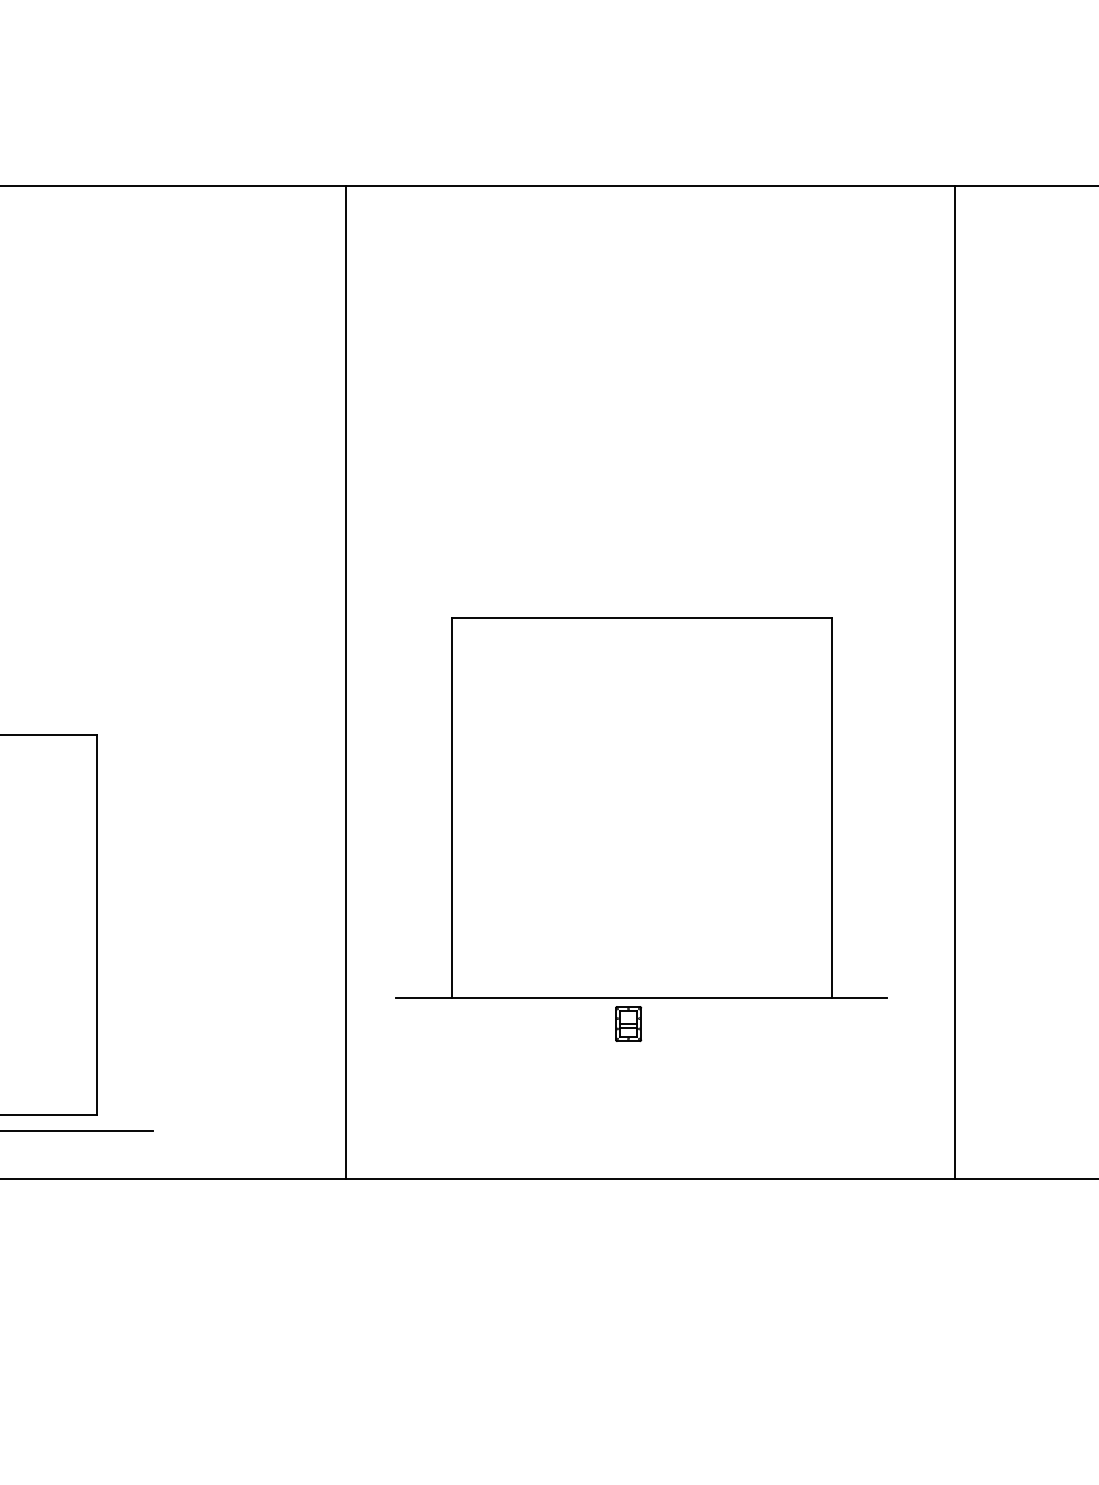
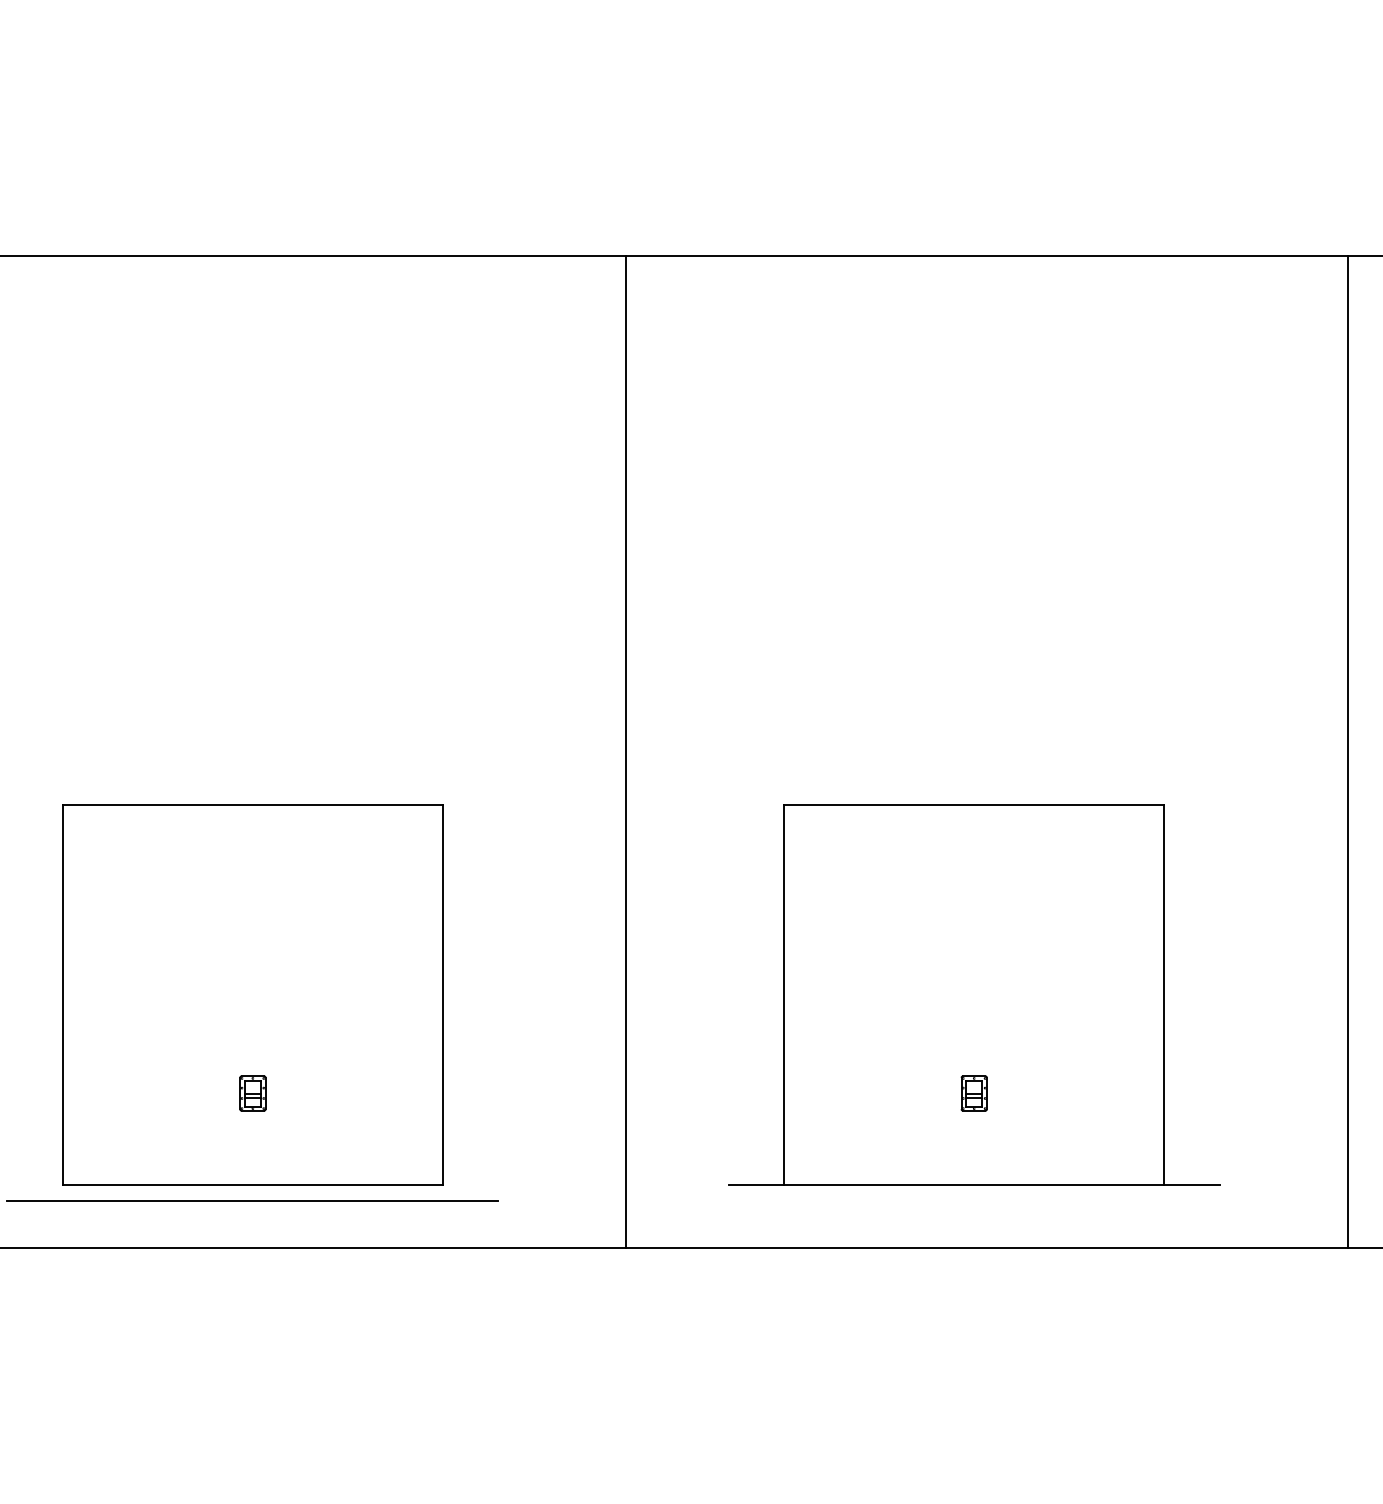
line: (345, 682) -> (626, 751), moved
line: (954, 682) -> (1347, 751), moved
part: (641, 808) -> (974, 994), moved

